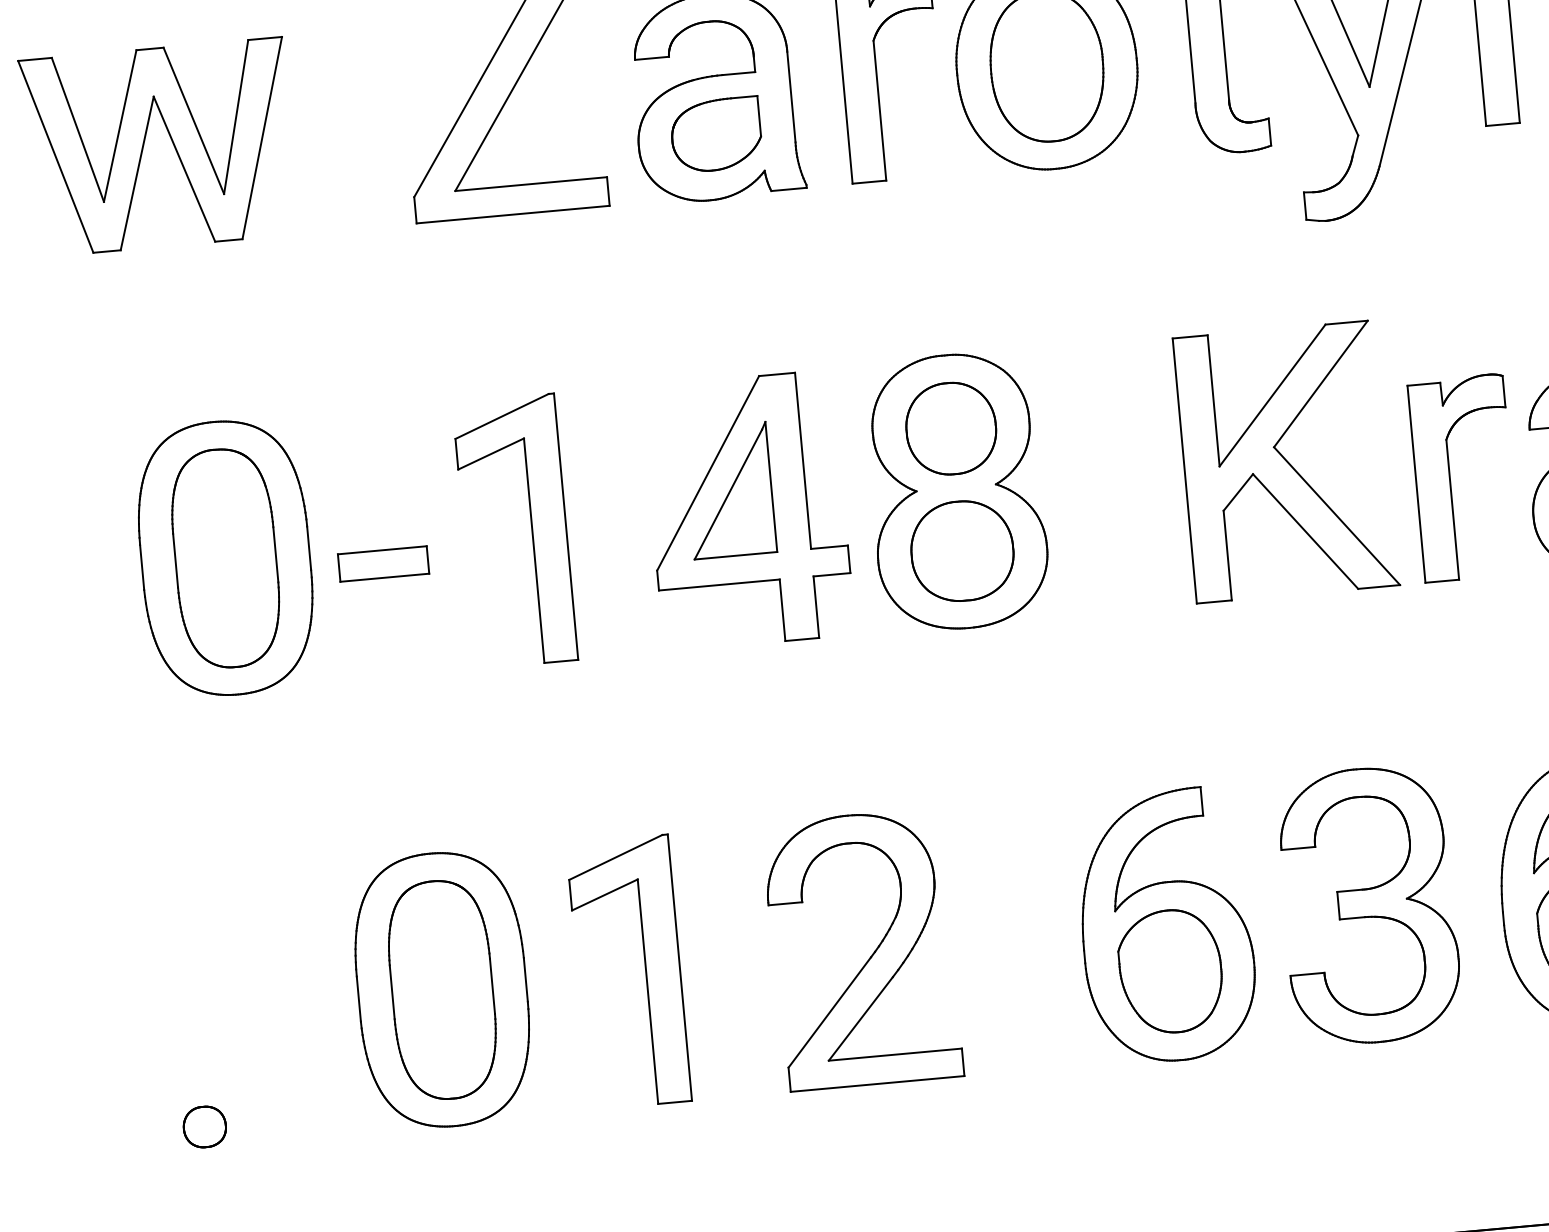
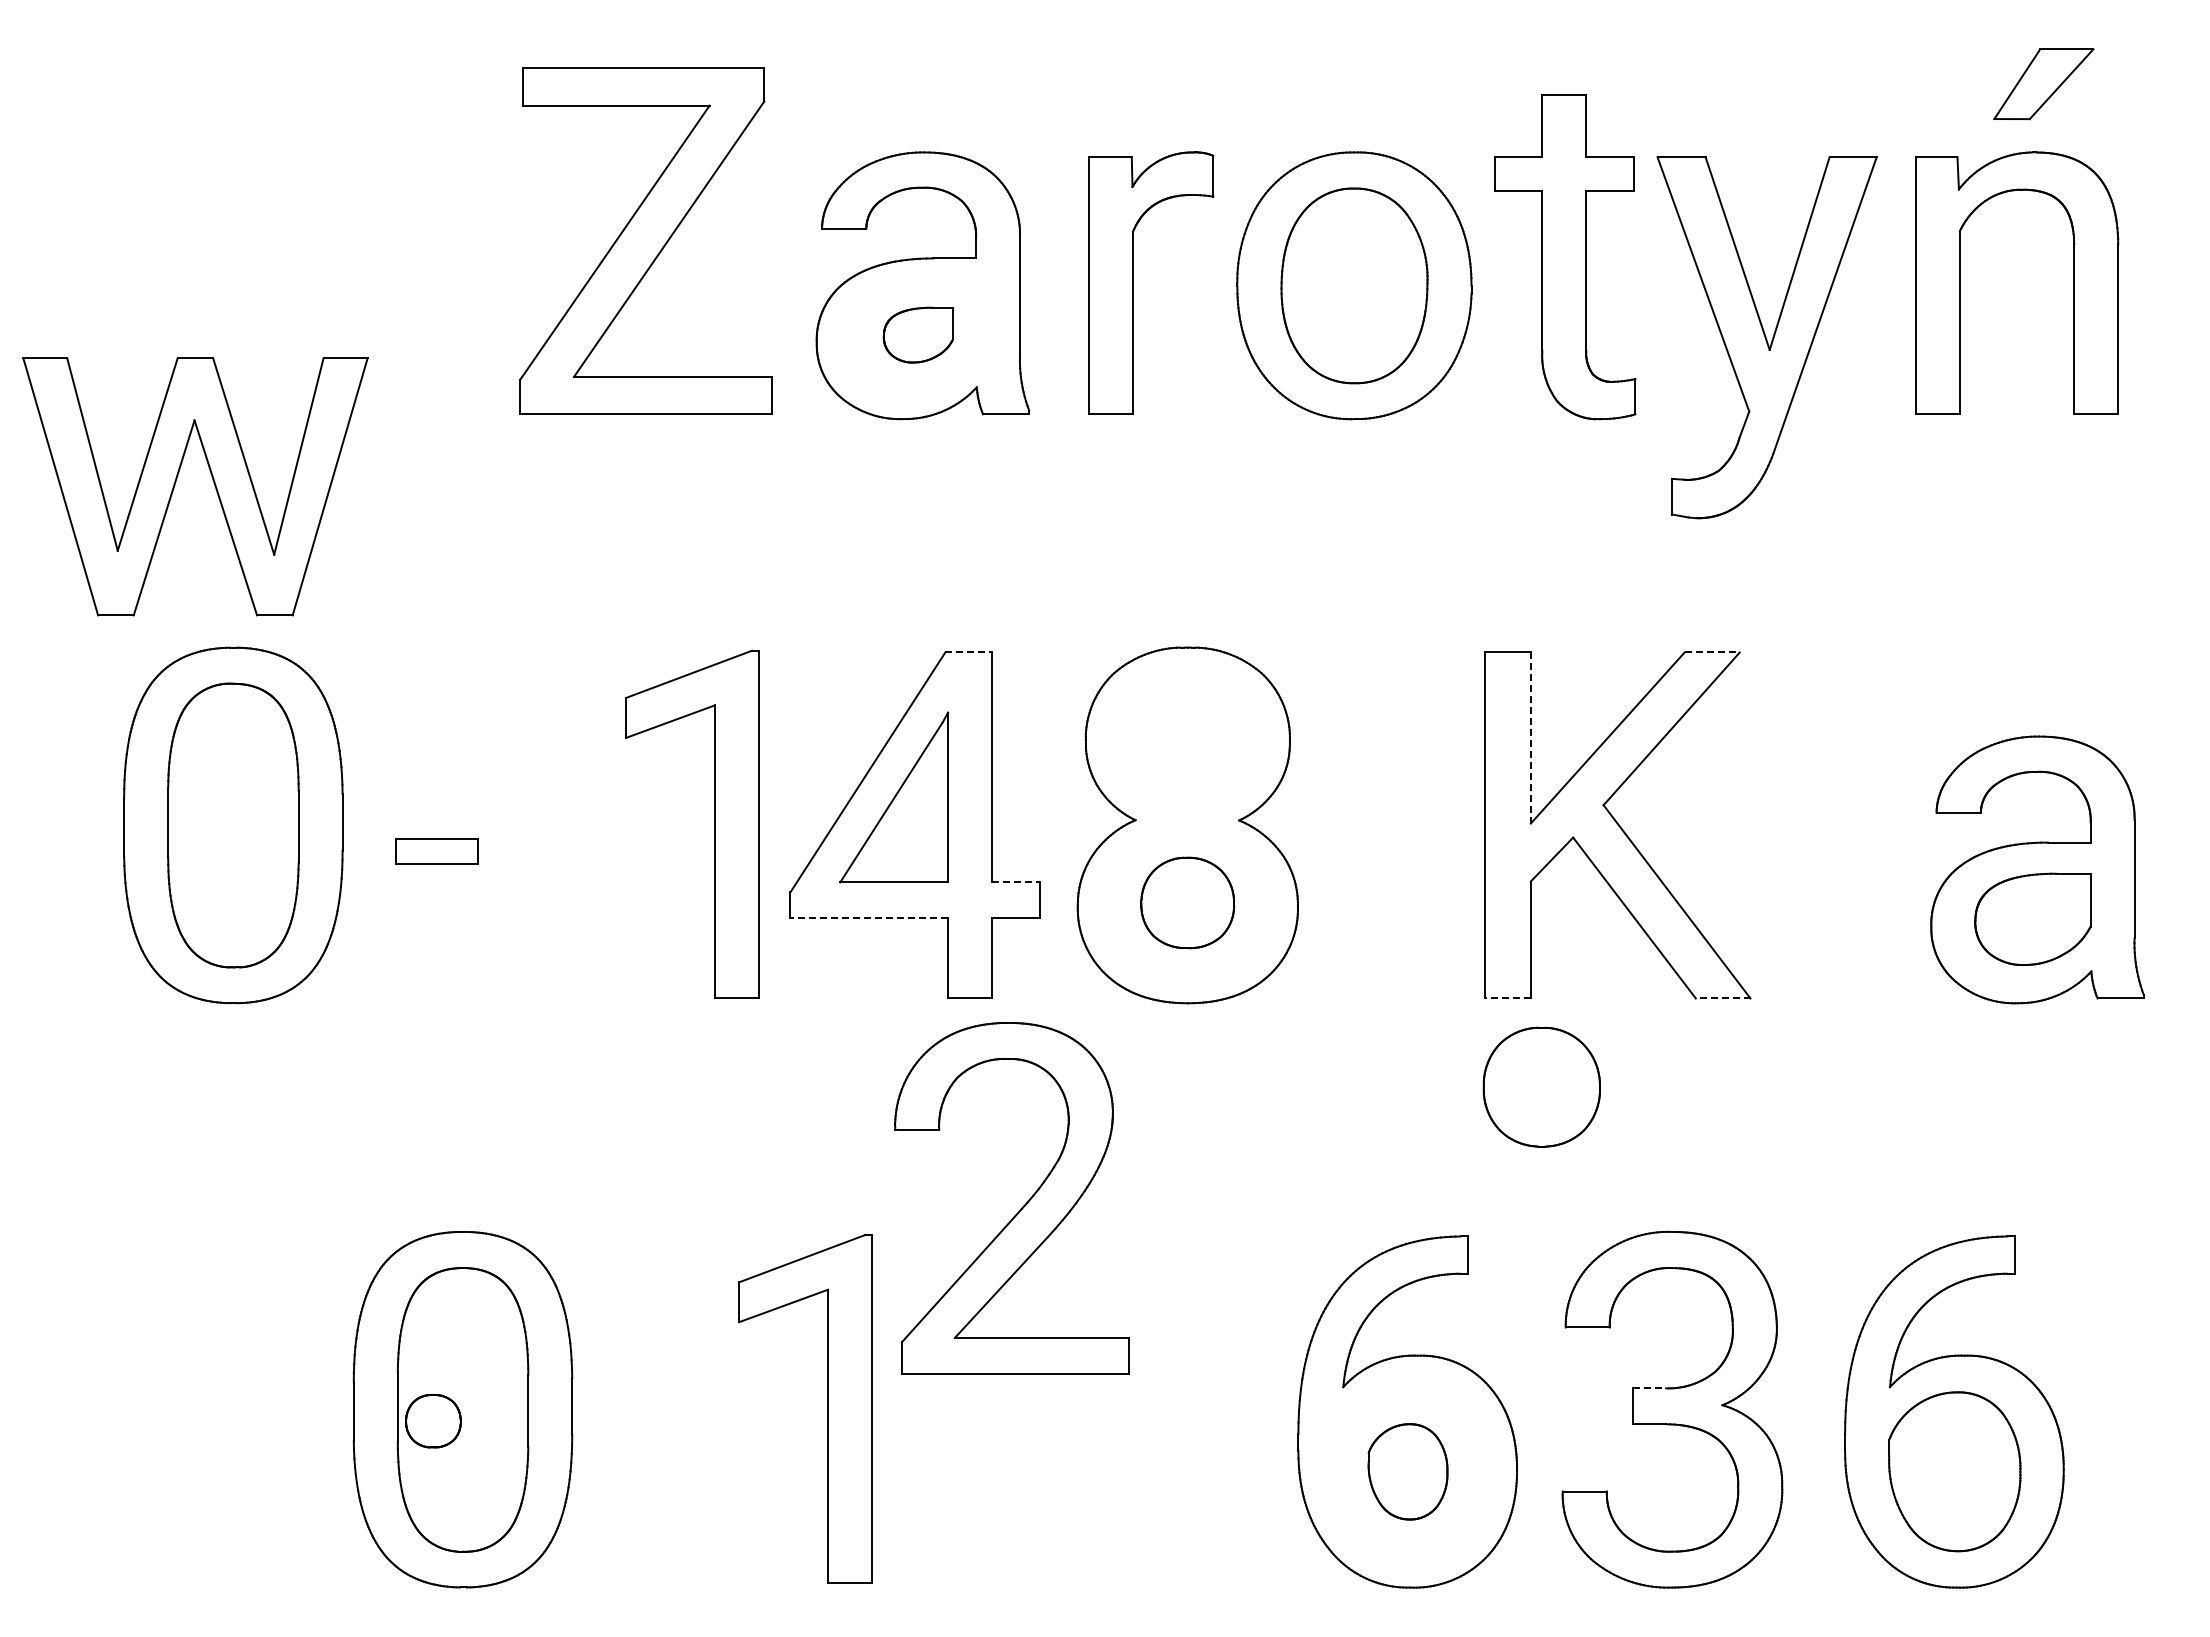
part: (716, 134) -> (918, 334), size x0.6
part: (171, 141) -> (212, 480), moved
line: (1346, 322) -> (1712, 652), solid -> dashed
line: (777, 374) -> (969, 652), solid -> dashed
line: (1213, 401) -> (1530, 738), solid -> dashed
part: (950, 428) -> (1541, 1086), moved
part: (1450, 479) -> (1828, 867), removed
part: (532, 528) -> (714, 823), moved
line: (829, 547) -> (1016, 882), solid -> dashed
part: (962, 550) -> (1187, 902), size x0.7
part: (383, 564) -> (436, 851), size x0.7
line: (719, 585) -> (869, 918), solid -> dashed
line: (1378, 587) -> (1722, 998), solid -> dashed
line: (1214, 601) -> (1508, 998), solid -> dashed
line: (1350, 890) -> (1650, 1388), solid -> dashed
part: (870, 956) -> (1021, 1207), moved
part: (645, 970) -> (827, 1408), moved
part: (1170, 971) -> (1407, 1471), size x0.6
part: (204, 1127) -> (433, 1421), moved

